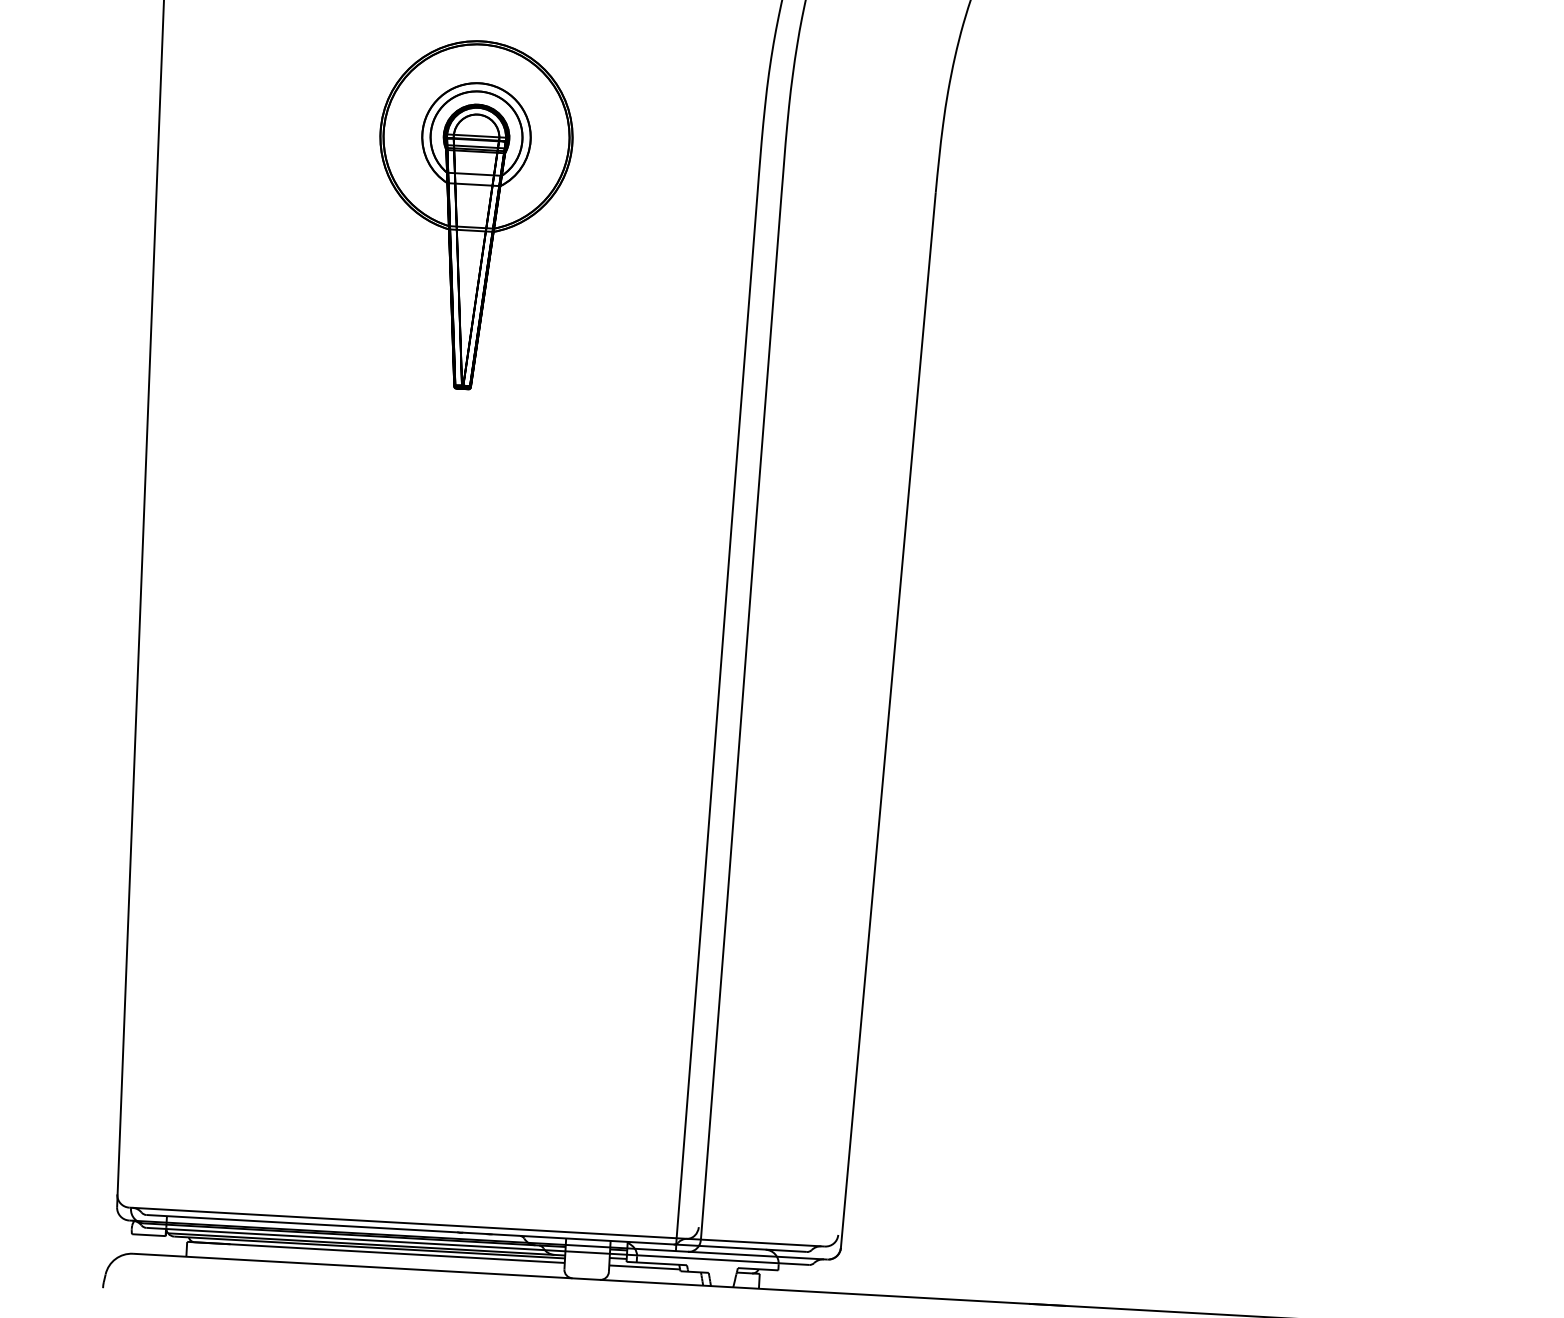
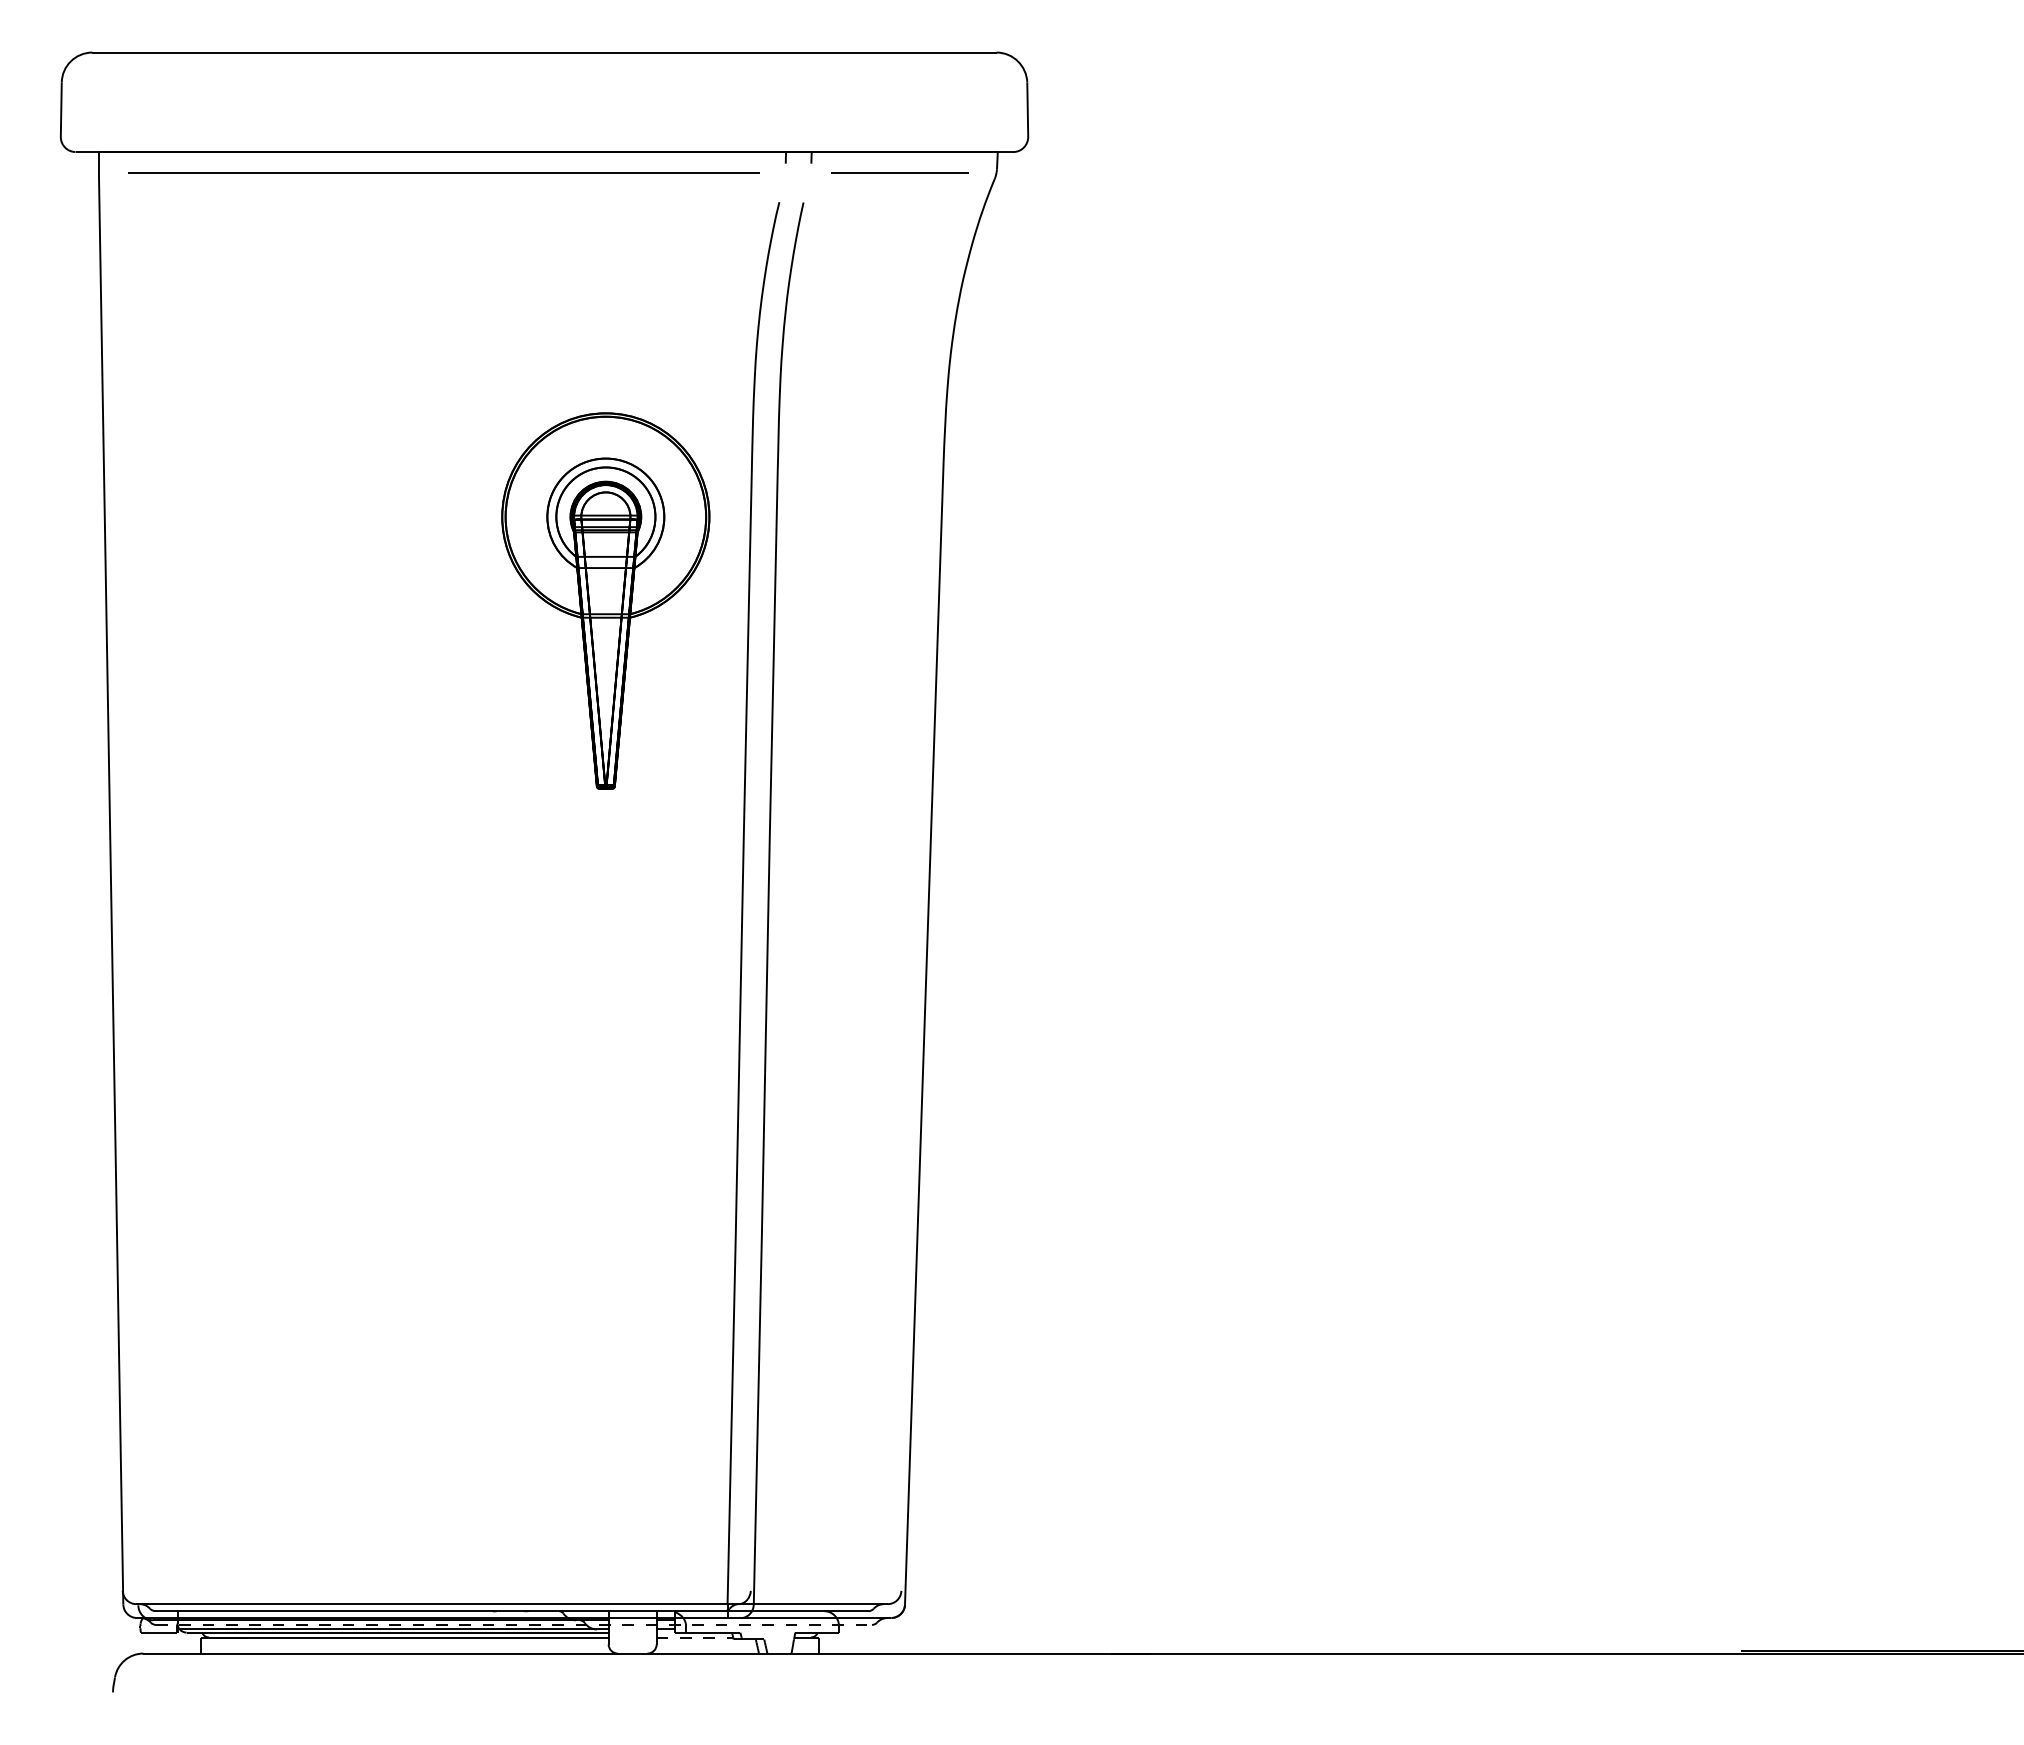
part: (471, 214) -> (605, 600), moved
line: (478, 1246) -> (514, 1624), solid -> dashed
line: (645, 1267) -> (695, 1637), solid -> dashed

